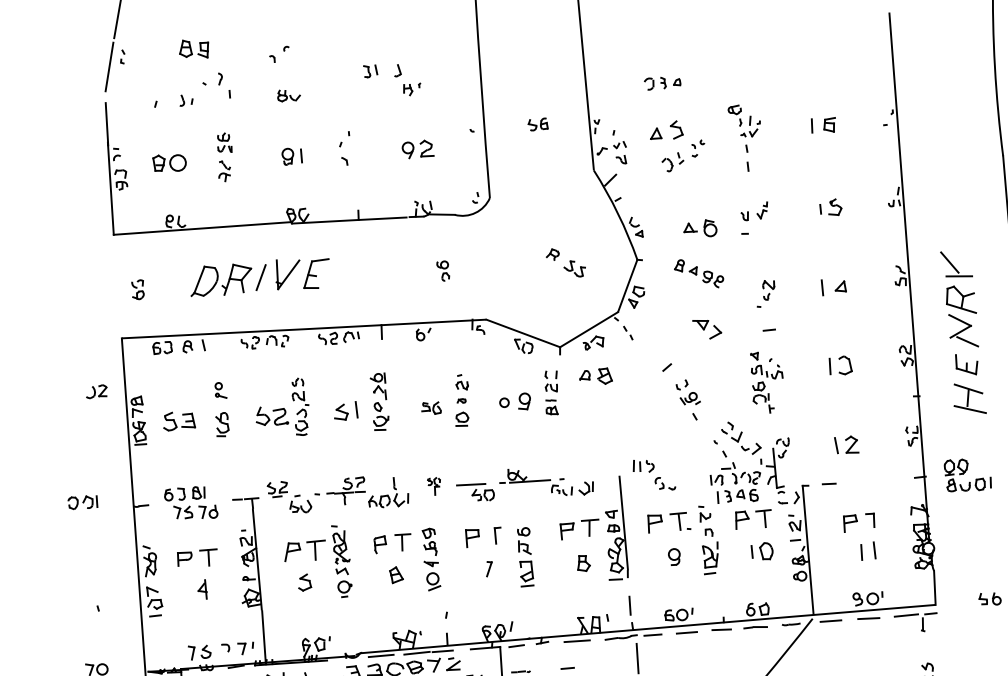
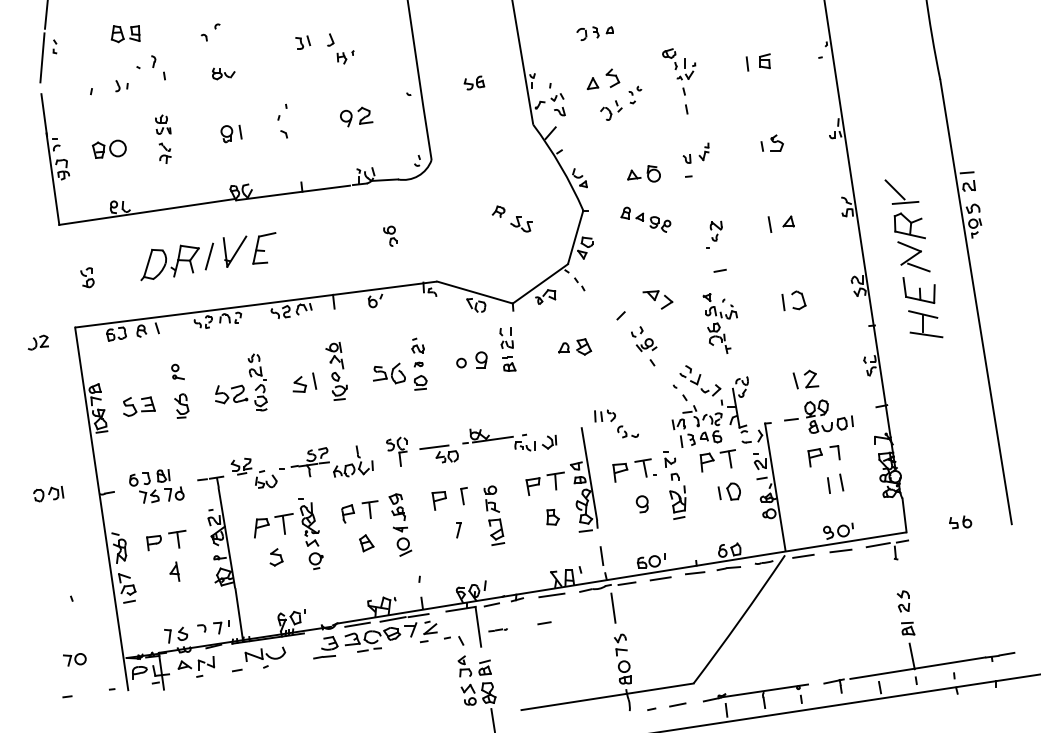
part: (706, 329) -> (657, 299), moved
part: (965, 364) -> (918, 290), size x1.43
part: (596, 375) -> (575, 346), moved
part: (96, 391) -> (37, 342), moved
part: (431, 407) -> (389, 373), size x1.67
part: (967, 476) -> (828, 416), moved
part: (433, 486) -> (396, 451), size x1.67

